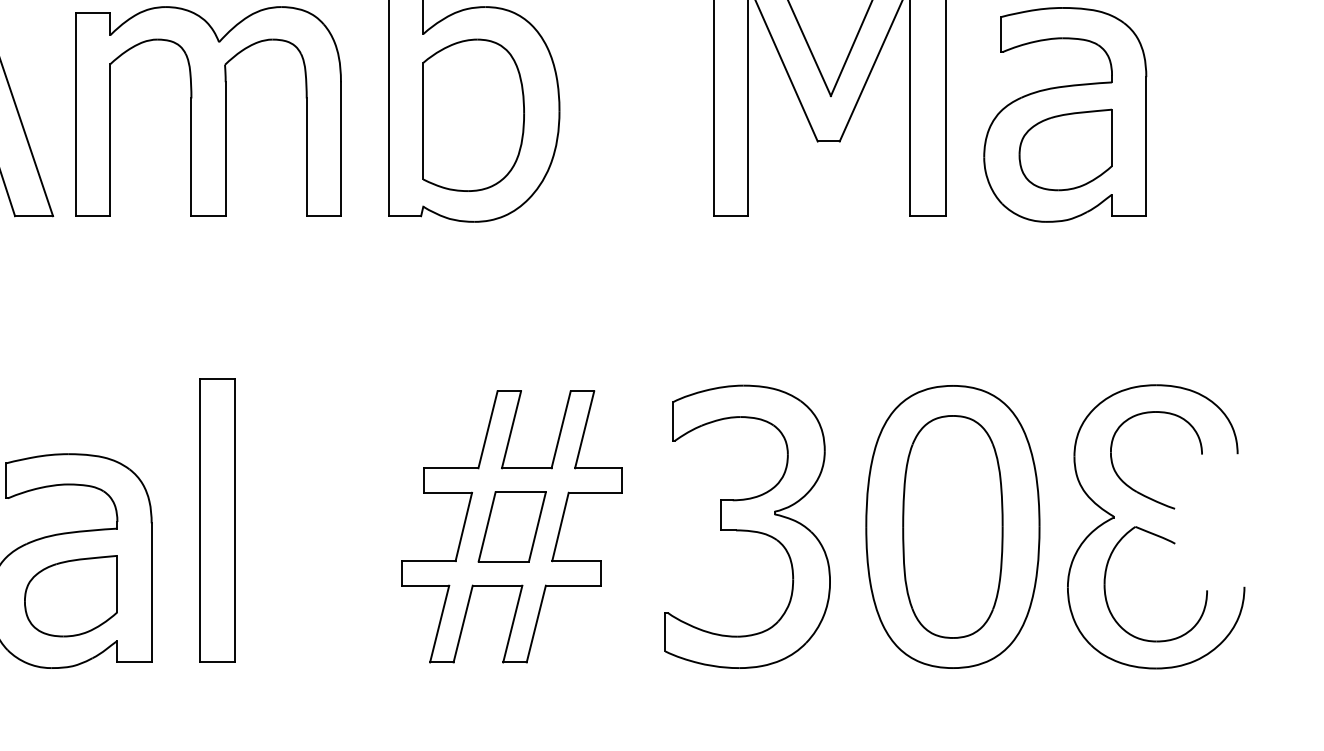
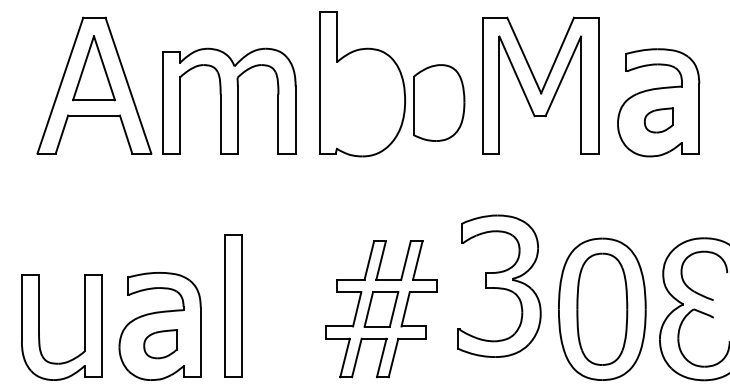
part: (474, 114) -> (439, 102), moved
part: (1065, 150) -> (658, 120), size x0.6
part: (747, 525) -> (499, 285), moved
part: (71, 597) -> (160, 344), size x0.7

